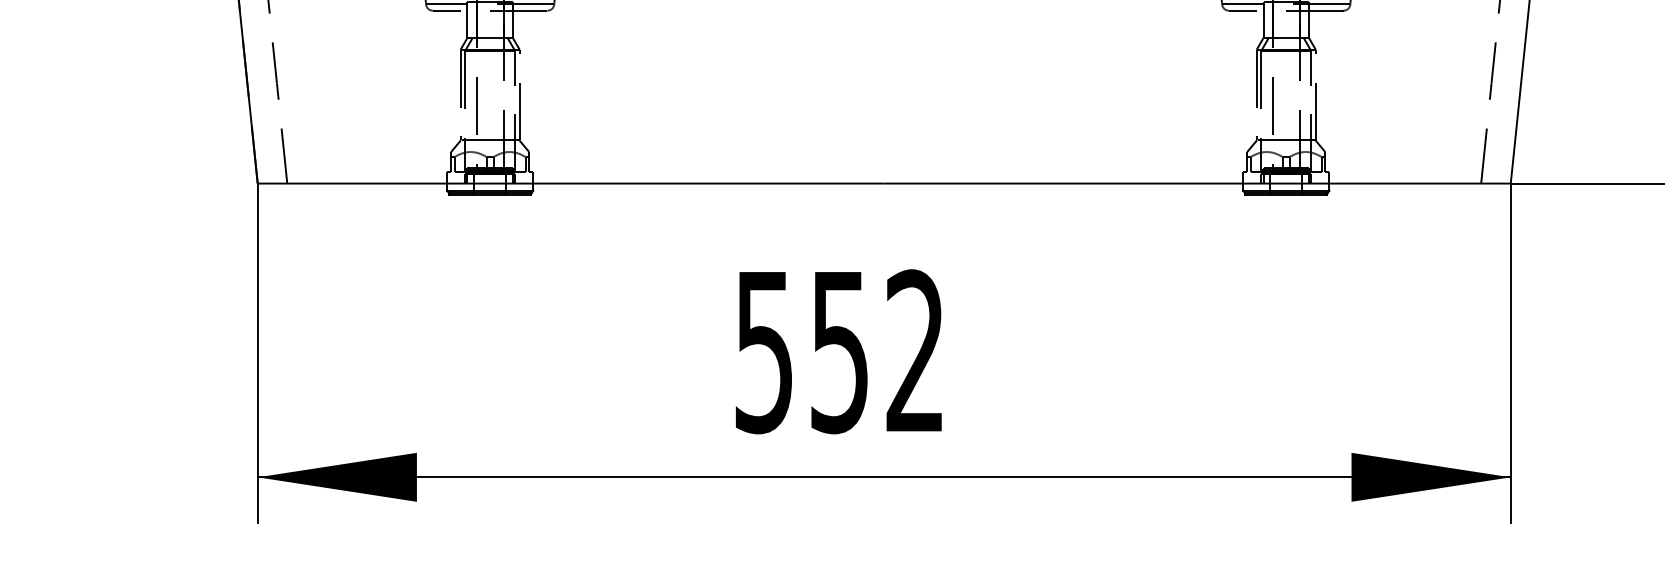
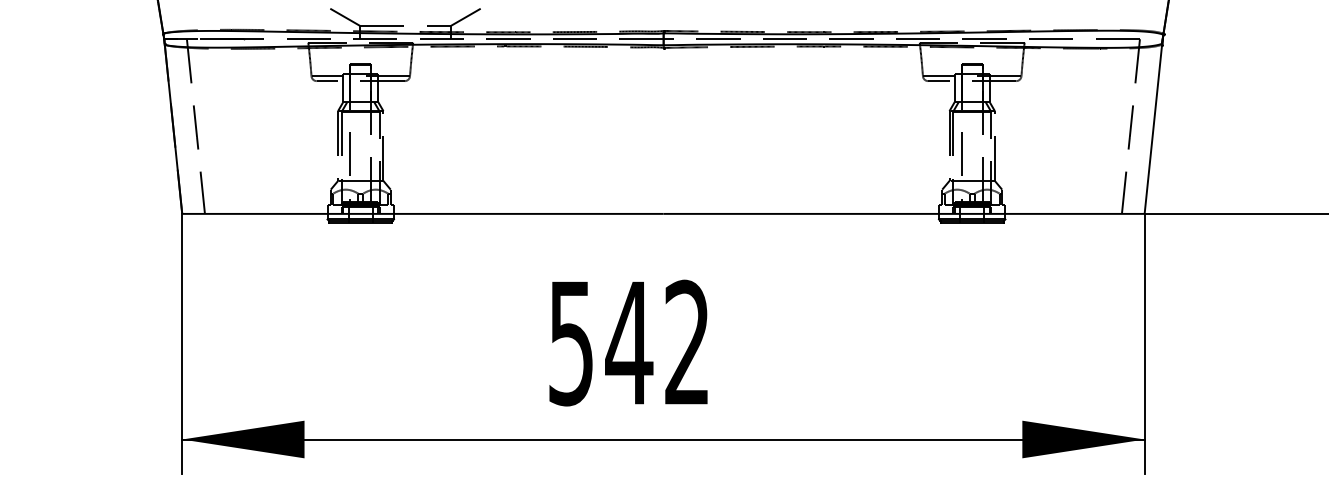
text: (840, 352) -> (629, 343), 552 -> 542

